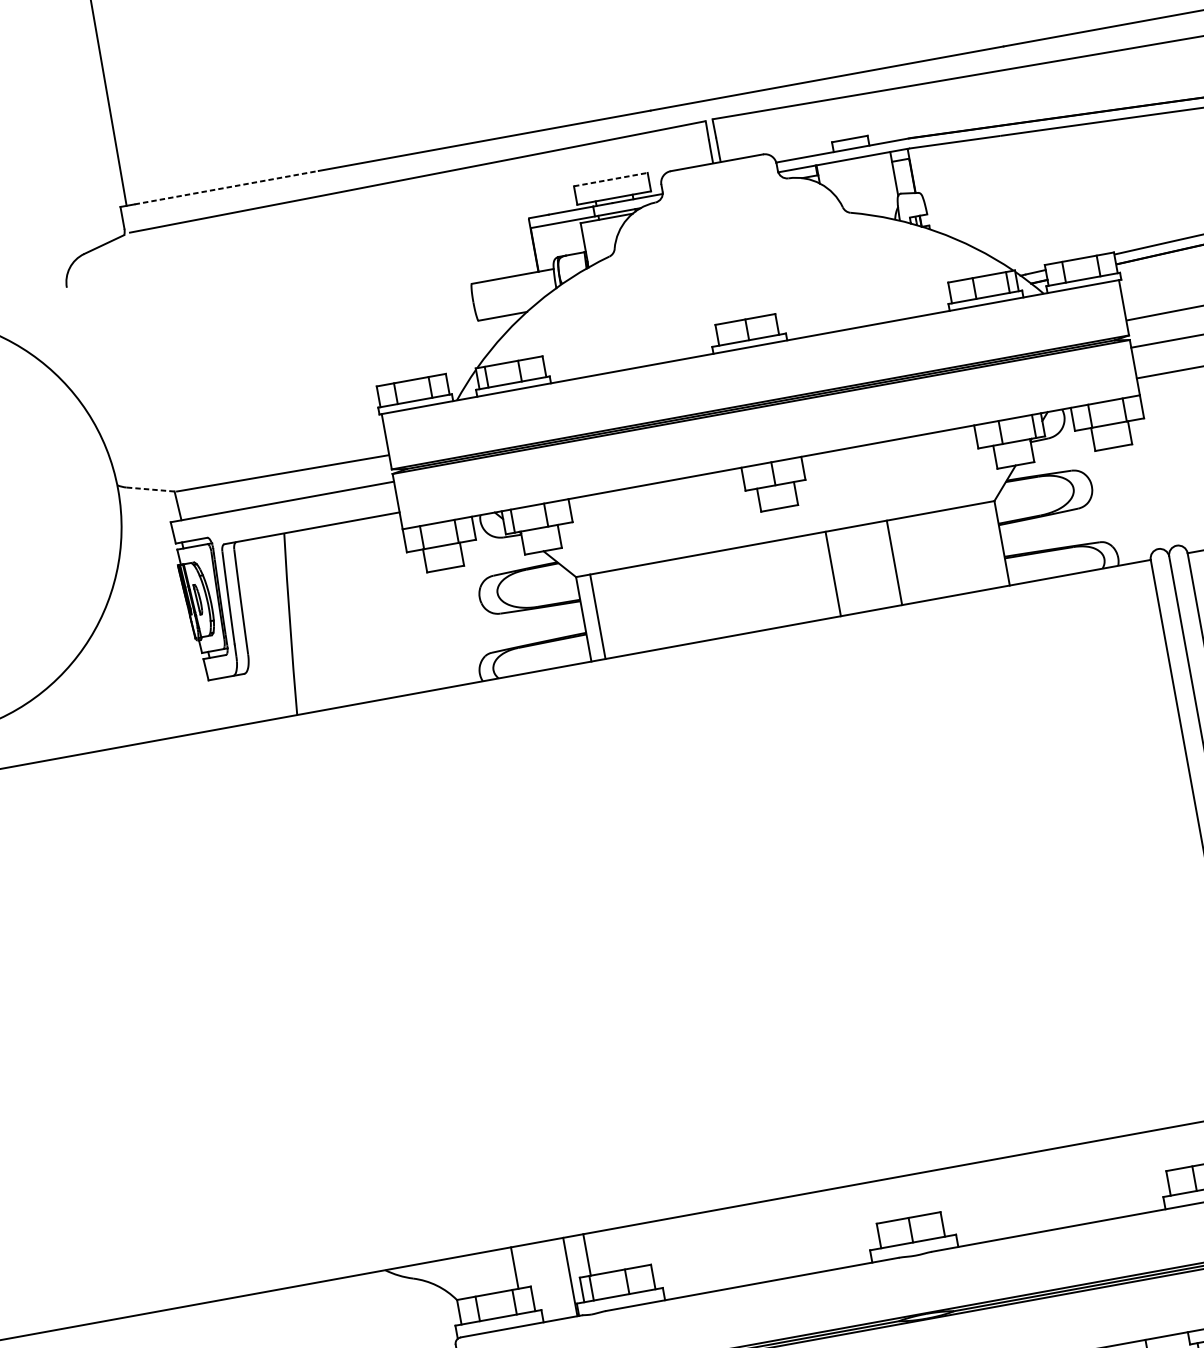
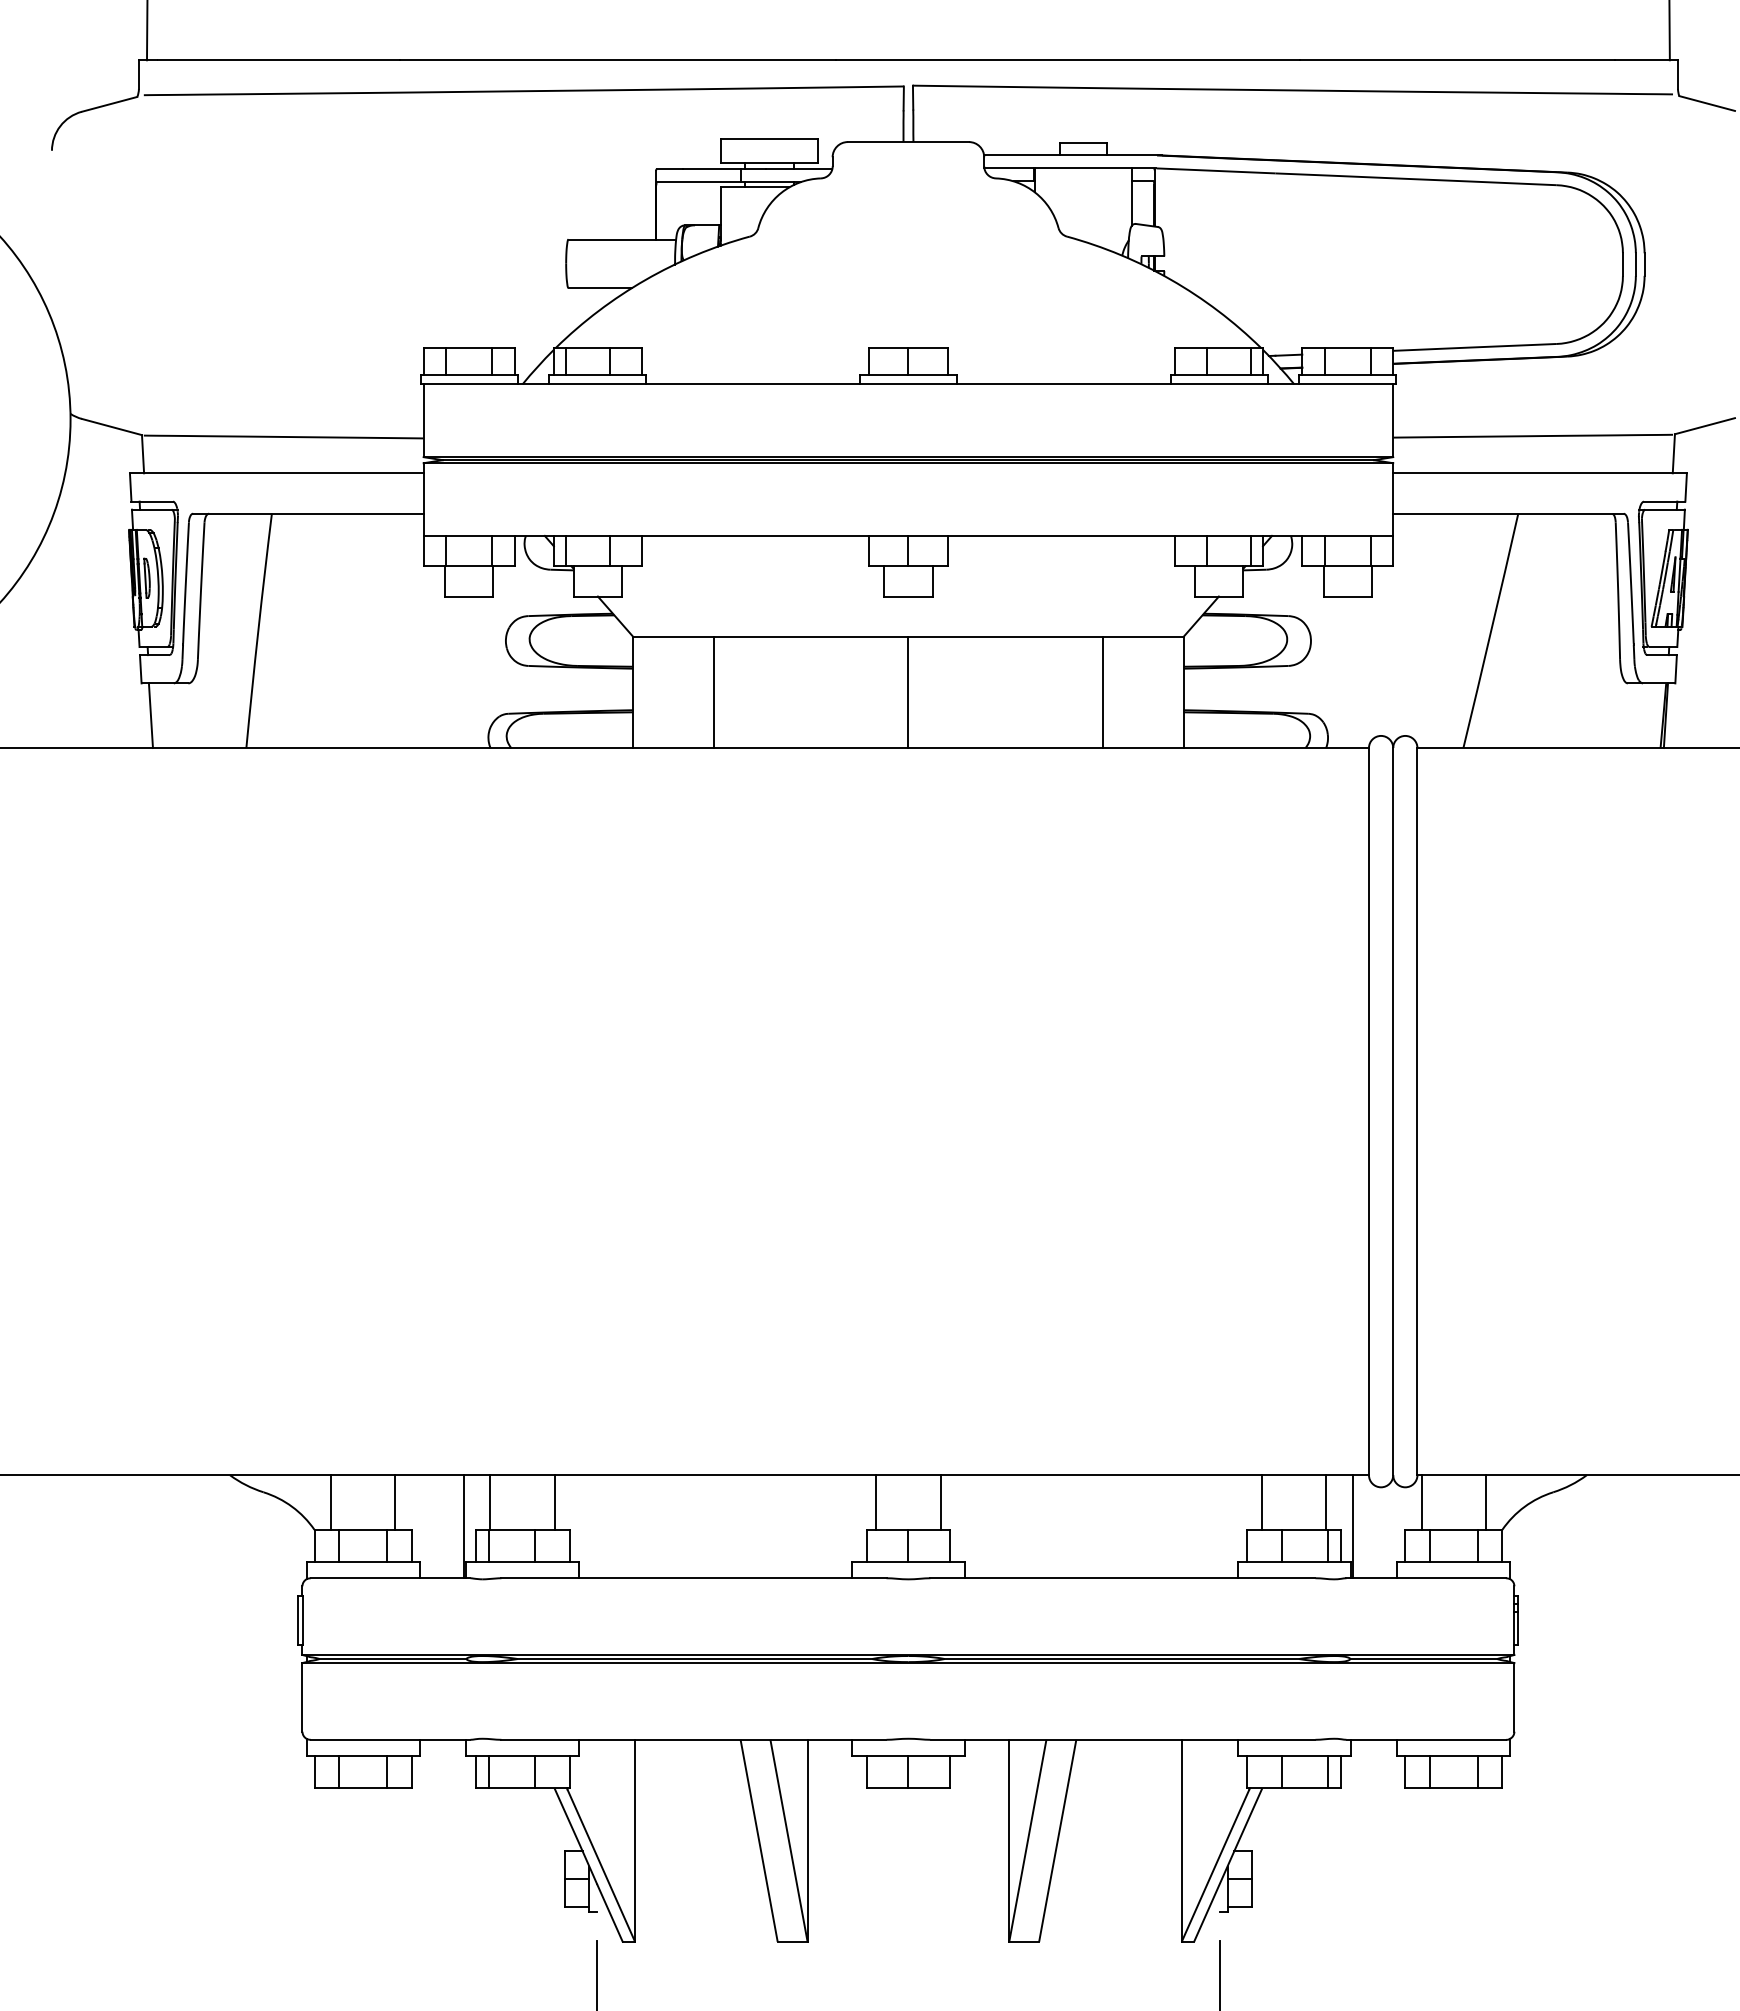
line: (611, 179) -> (770, 138), dashed -> solid
line: (227, 187) -> (279, 60), dashed -> solid
line: (150, 489) -> (111, 426), dashed -> solid
line: (894, 562) -> (1102, 692), moved
line: (833, 574) -> (908, 692), moved
line: (597, 616) -> (713, 692), moved
line: (219, 703) -> (150, 715), added
line: (1173, 1148) -> (1261, 1502), added
line: (929, 1192) -> (940, 1502), added
line: (880, 1201) -> (876, 1502), added
line: (636, 1245) -> (555, 1502), added
line: (465, 1277) -> (330, 1502), added

